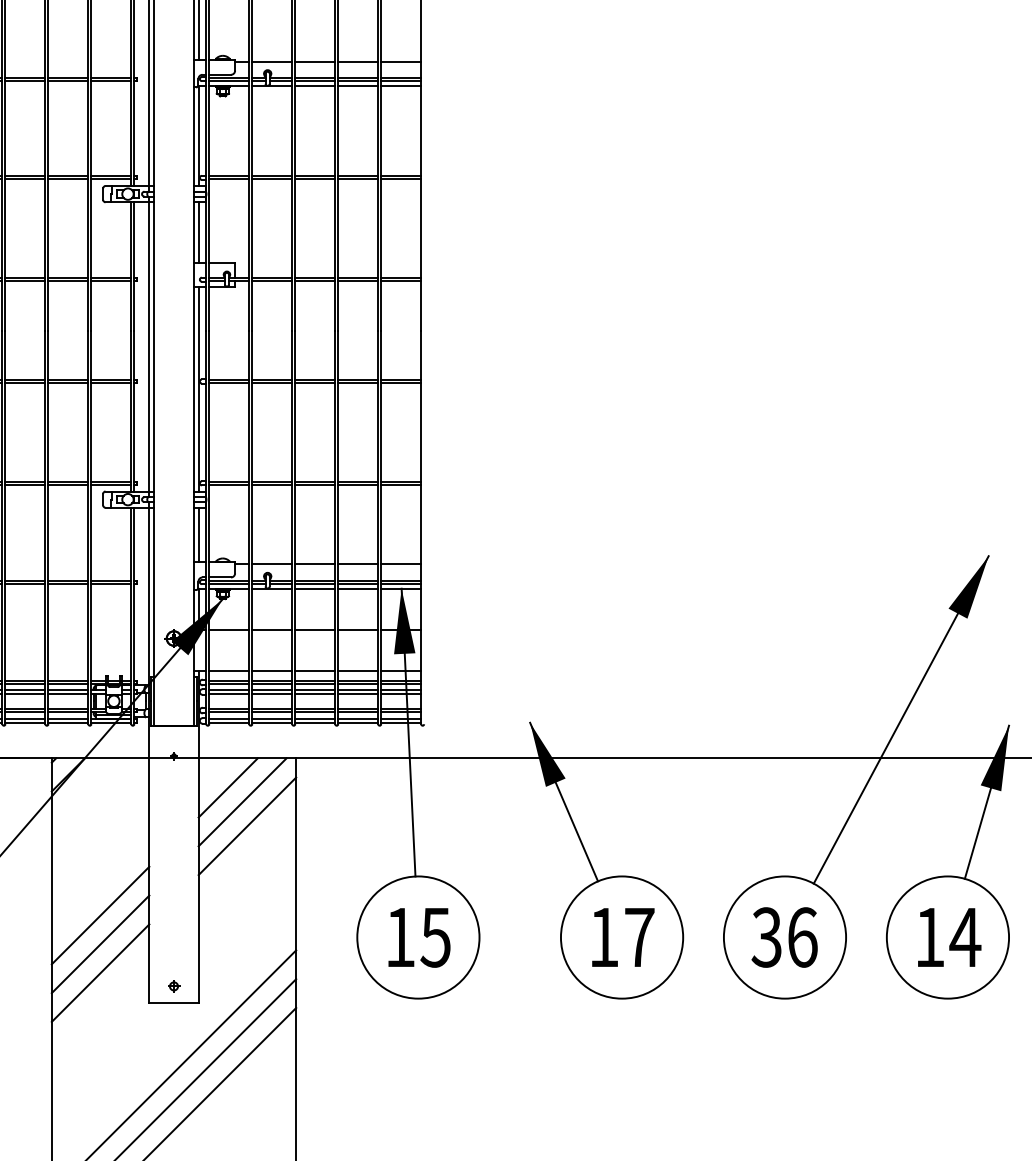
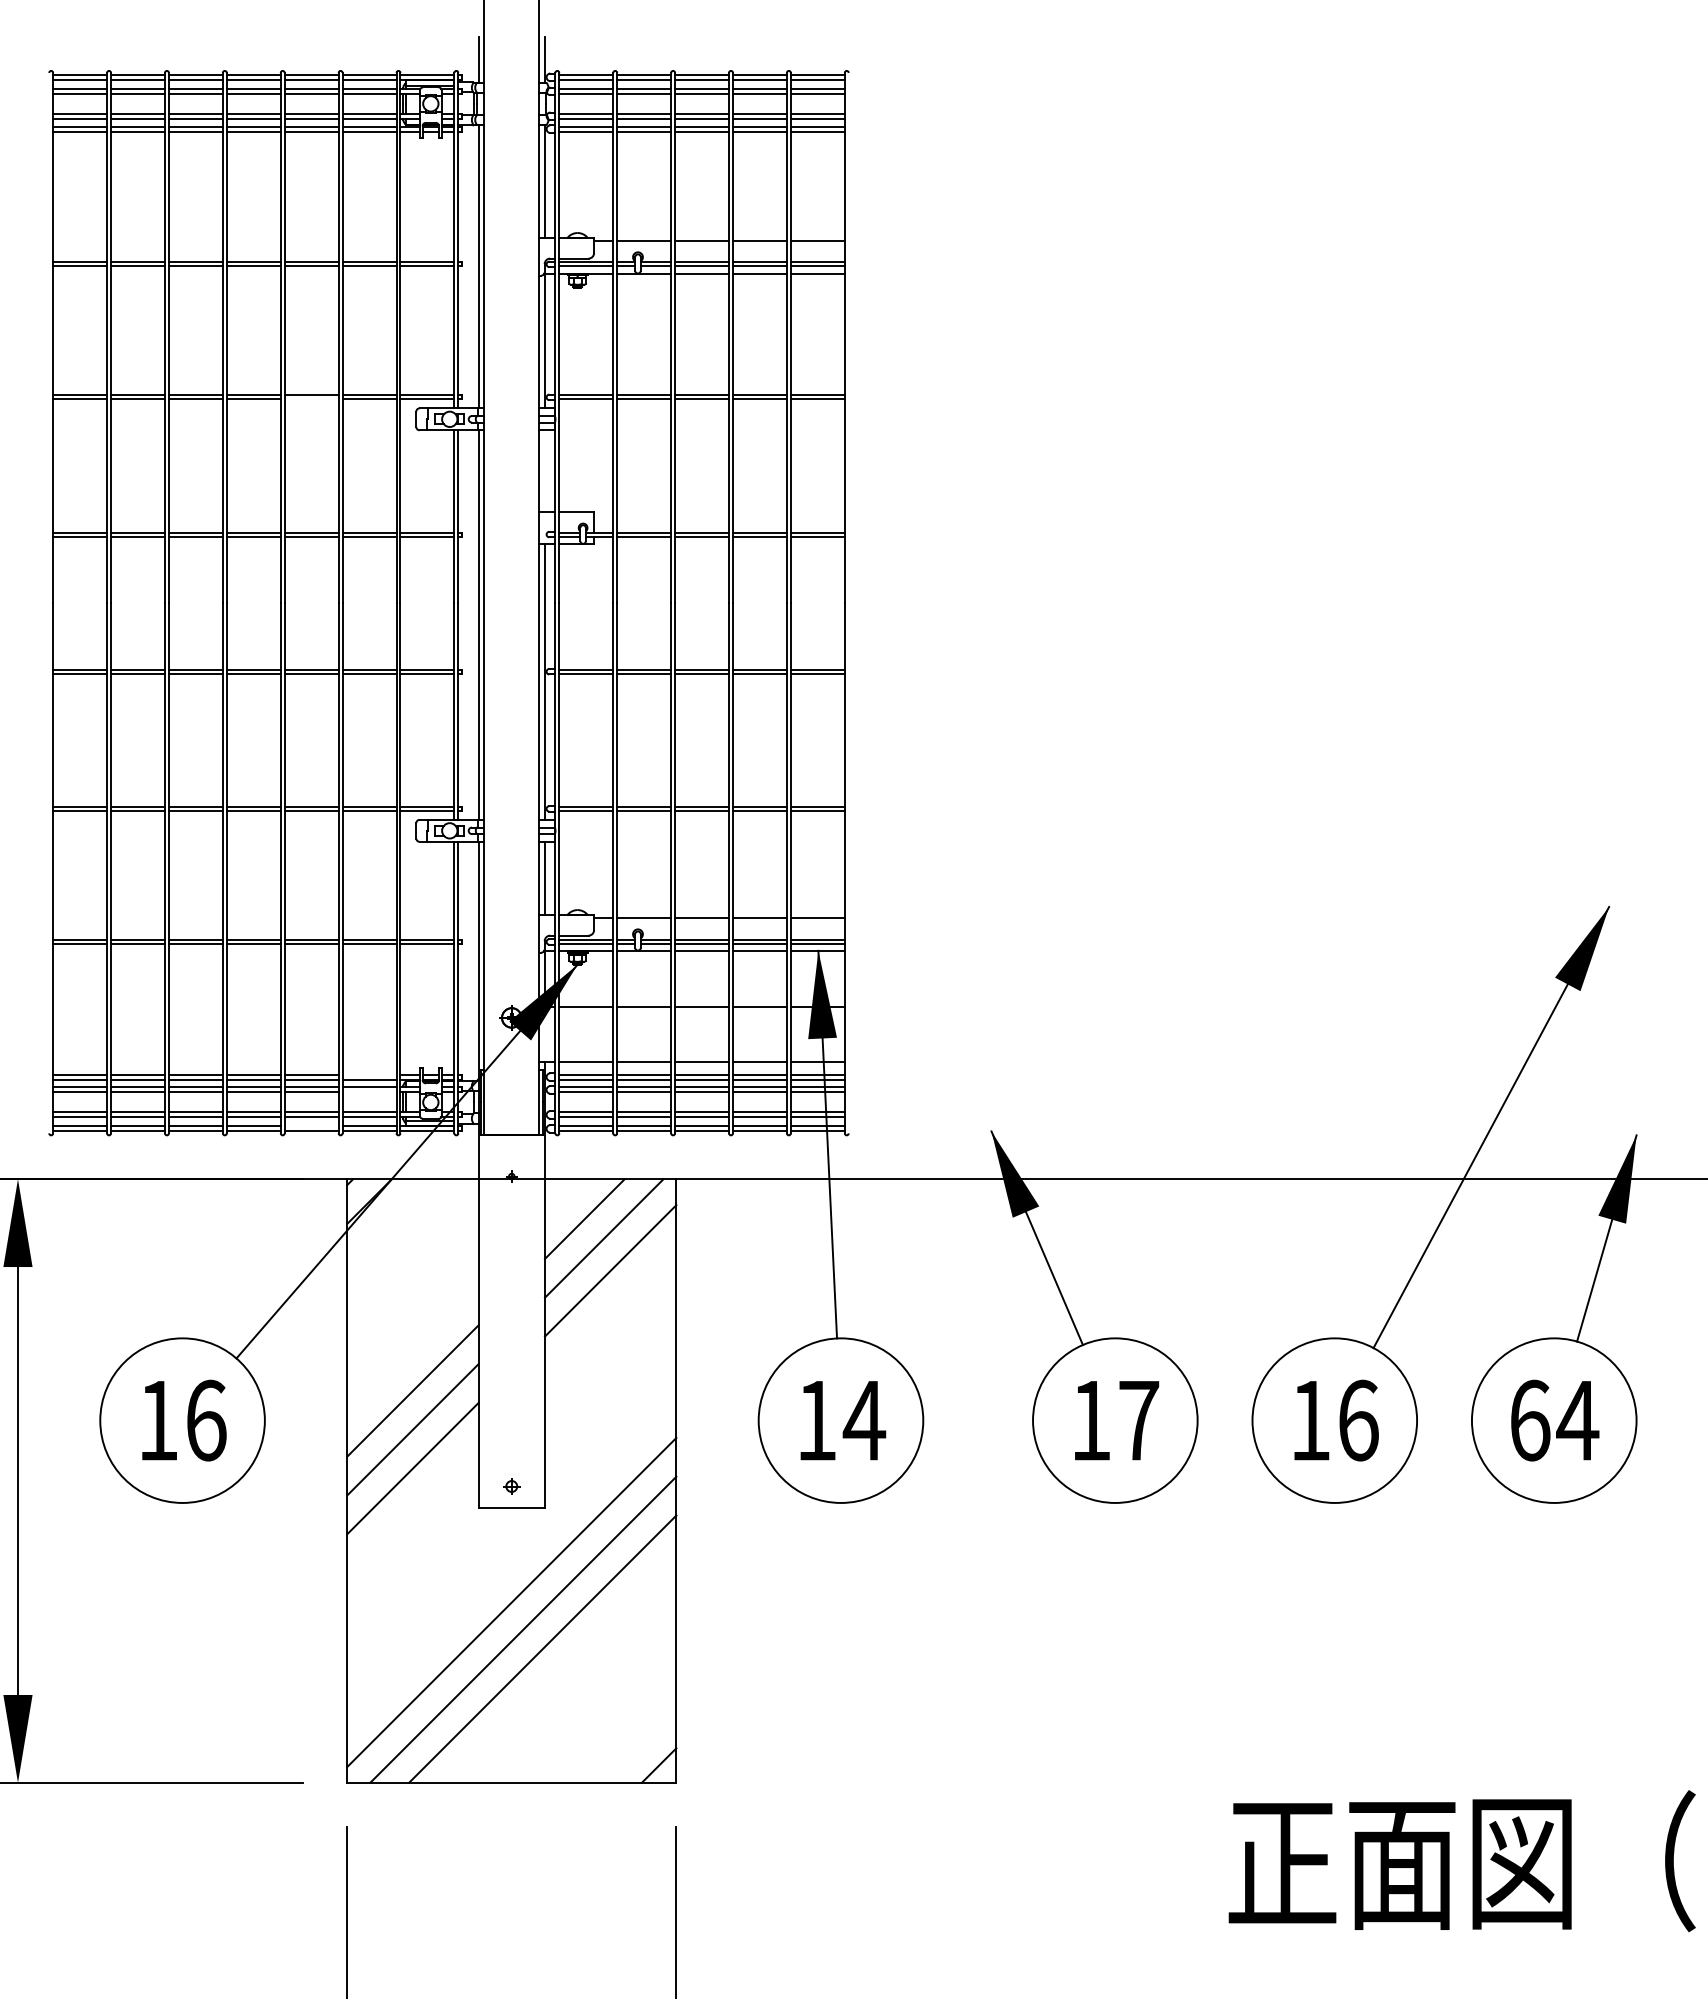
line: (25, 179) -> (311, 399), removed
line: (198, 232) -> (544, 470), removed
line: (68, 680) -> (369, 1074), removed
line: (68, 693) -> (369, 1092), removed
line: (25, 719) -> (311, 1126), removed
text: (766, 937) -> (1309, 1420), 36 -> 16
text: (930, 937) -> (1530, 1420), 14 -> 64
text: (435, 938) -> (864, 1421), 15 -> 14

